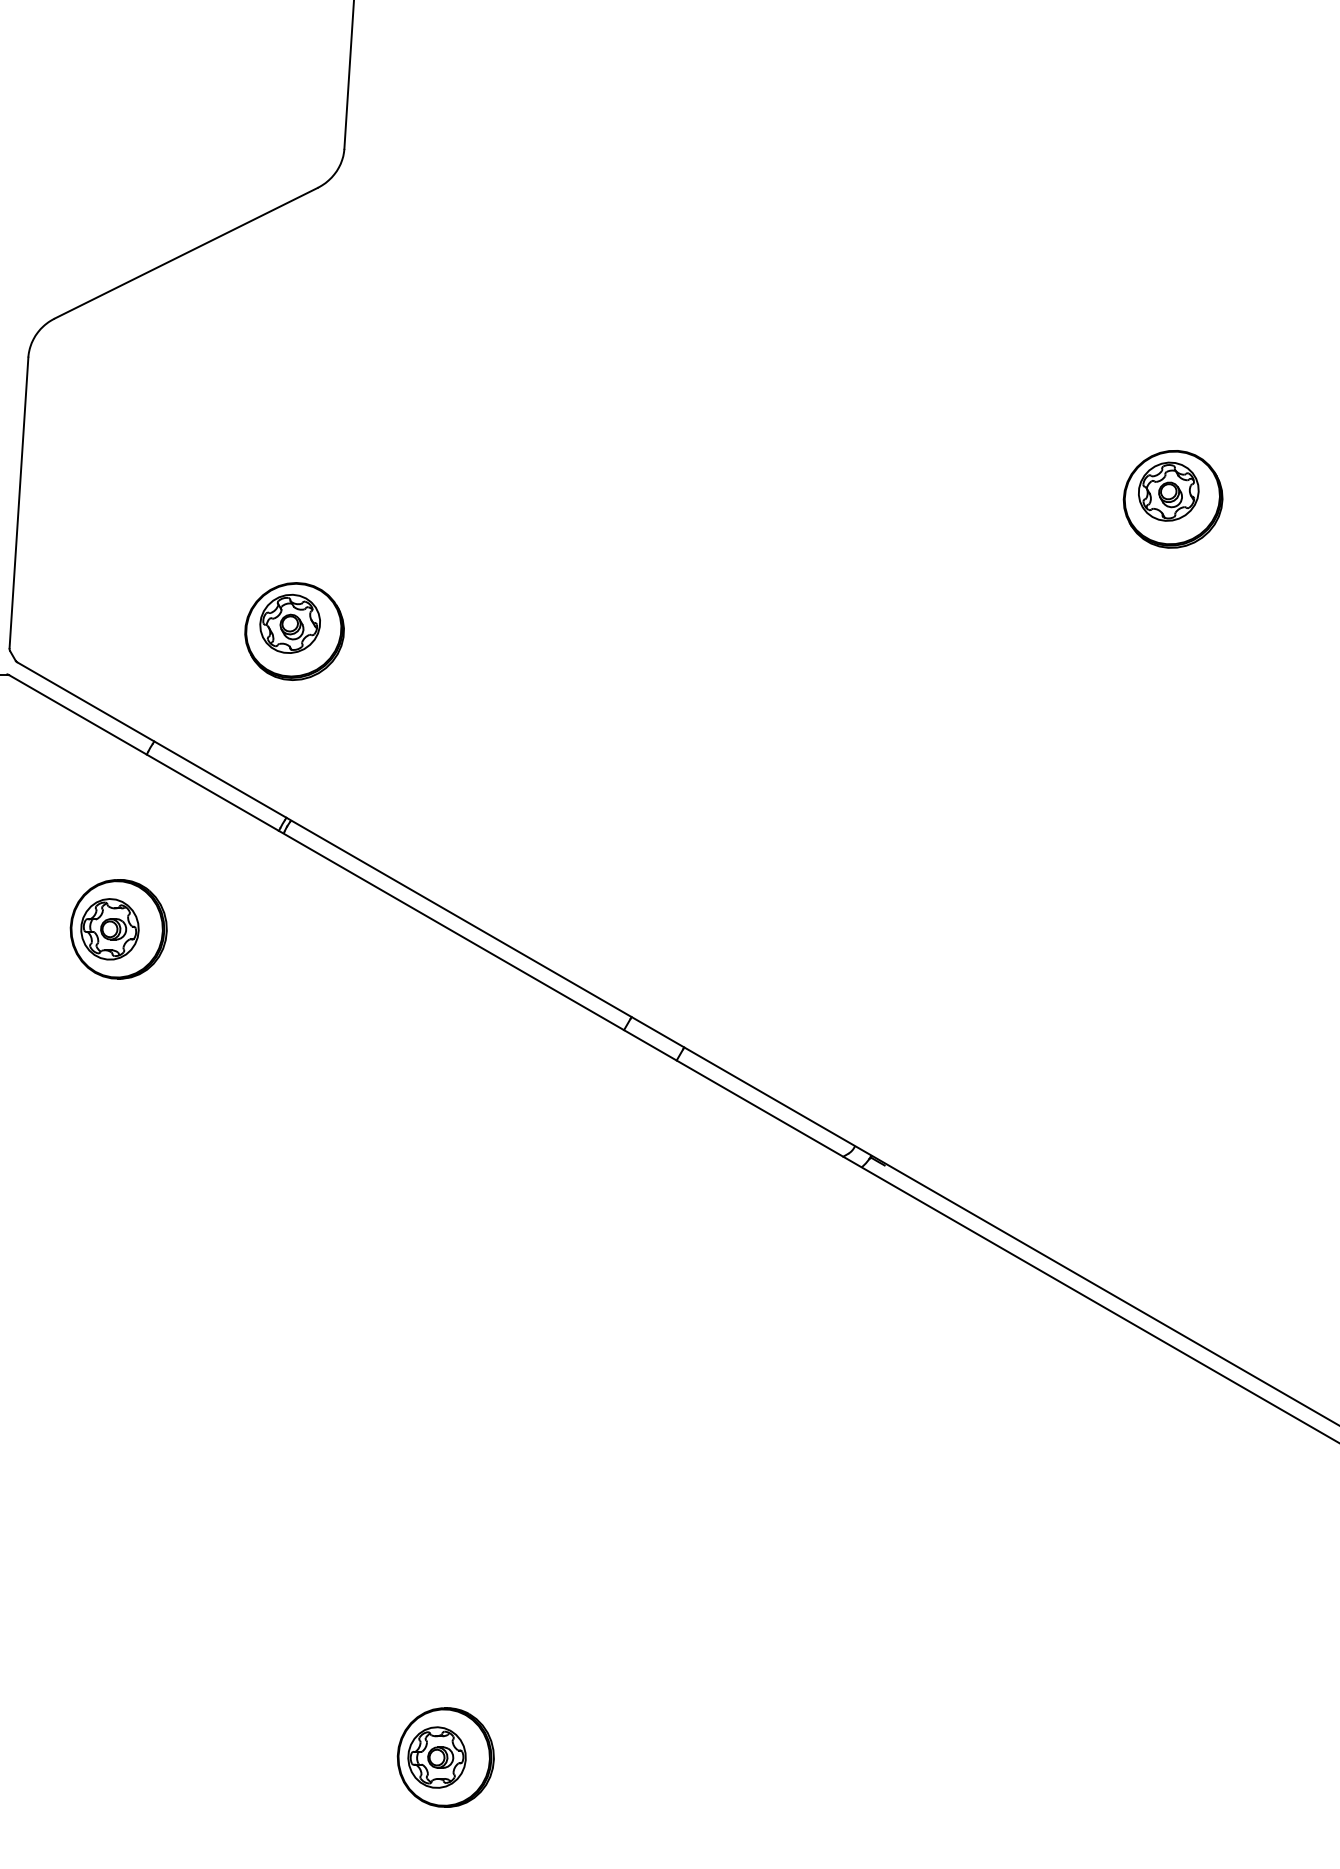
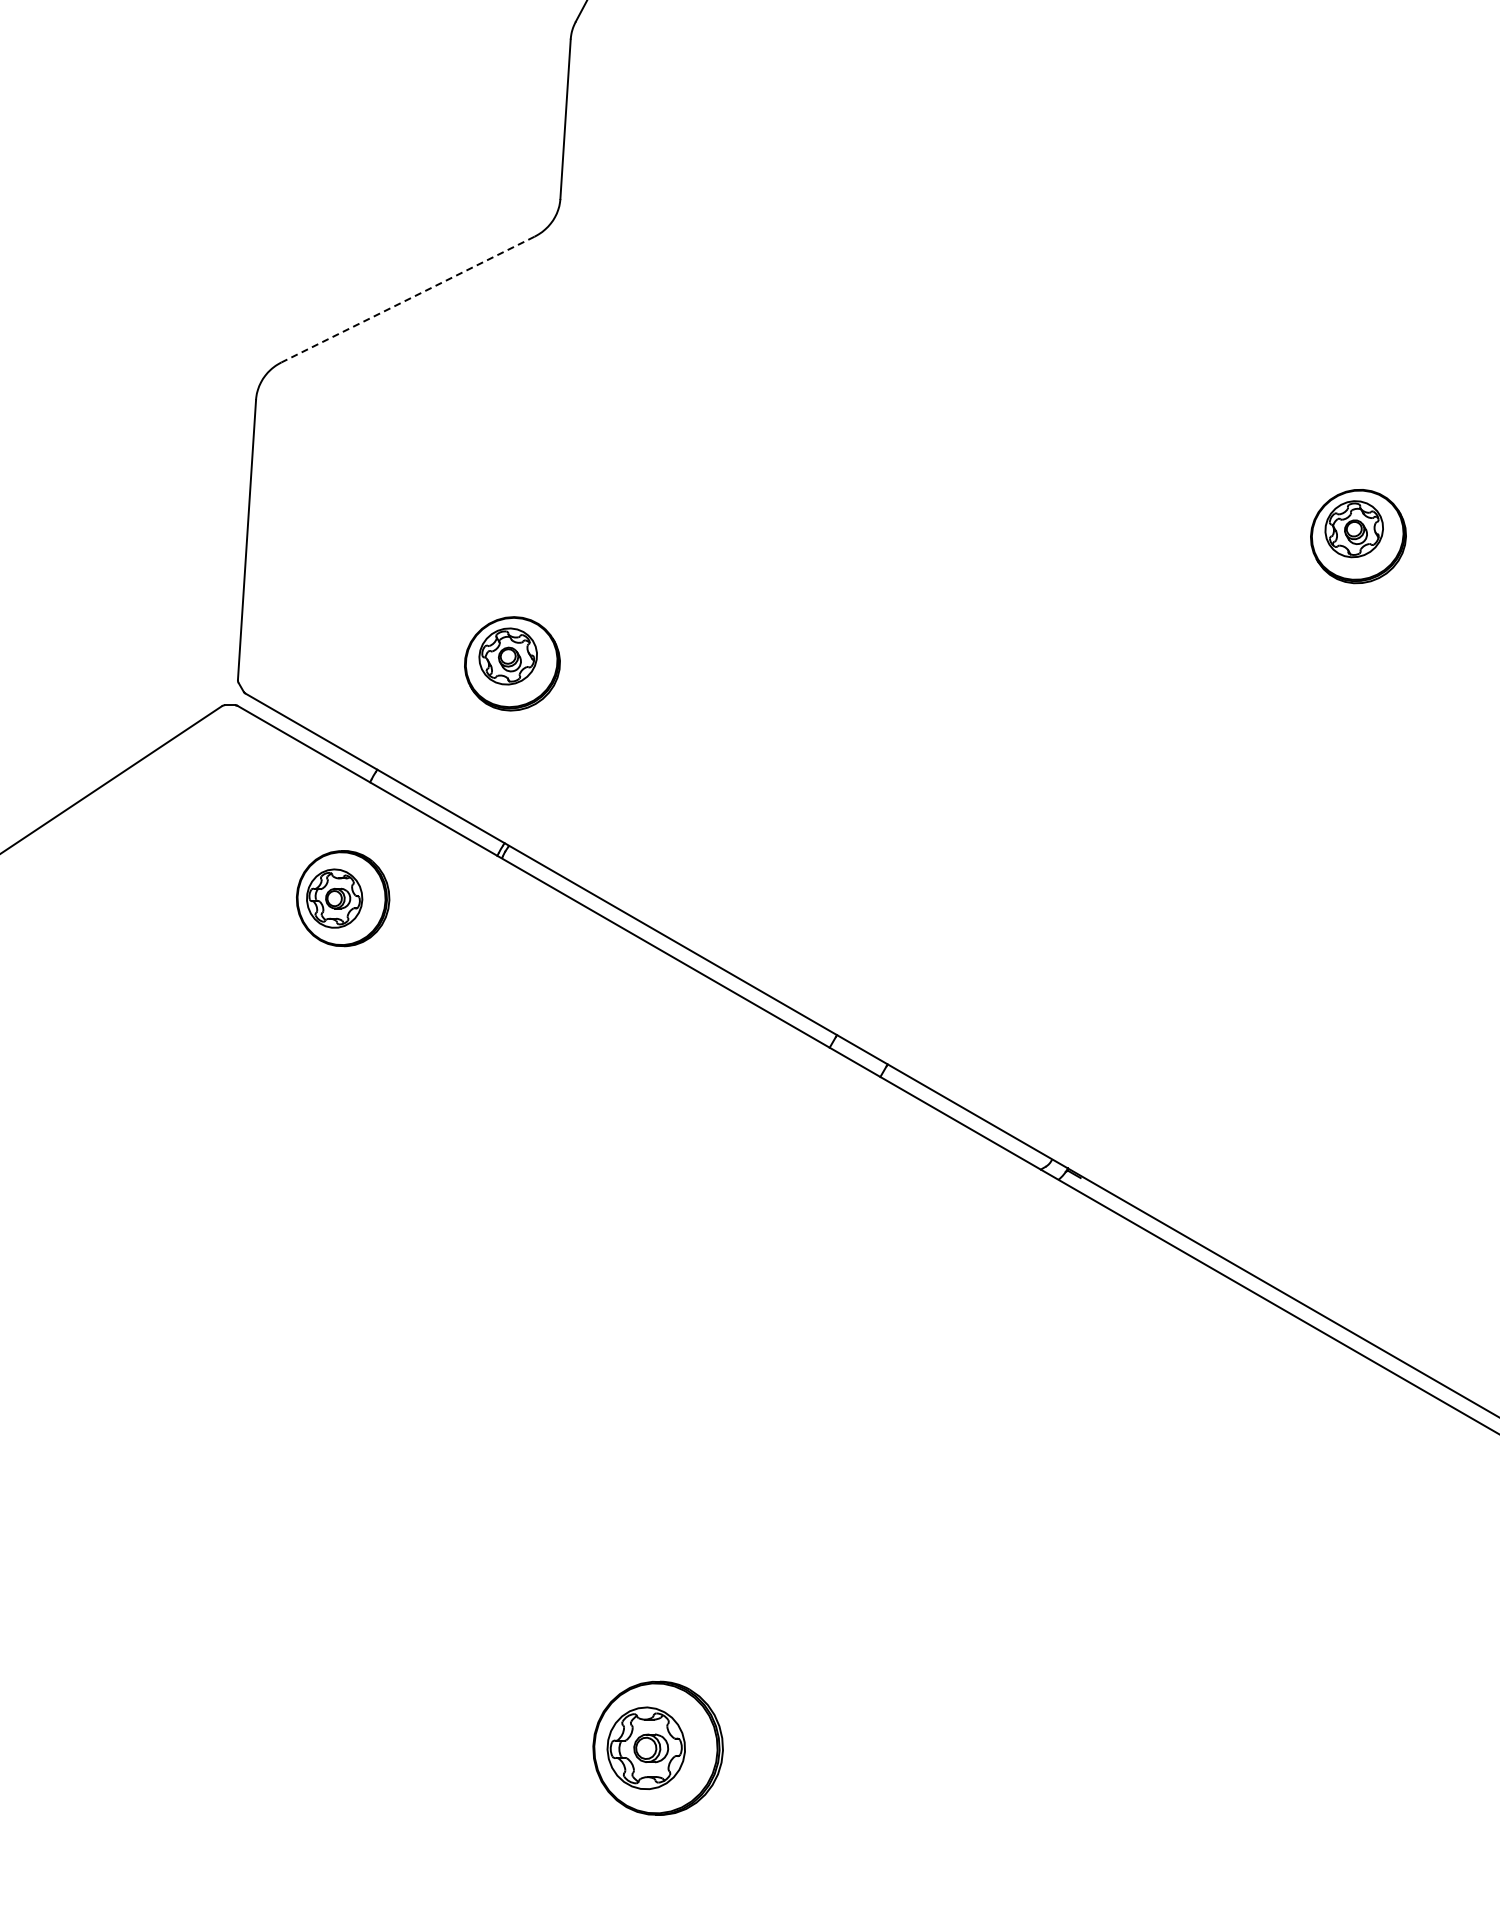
line: (185, 253) -> (407, 299), solid -> dashed
part: (119, 929) -> (343, 898), moved
part: (445, 1756) -> (657, 1747), size x1.4

